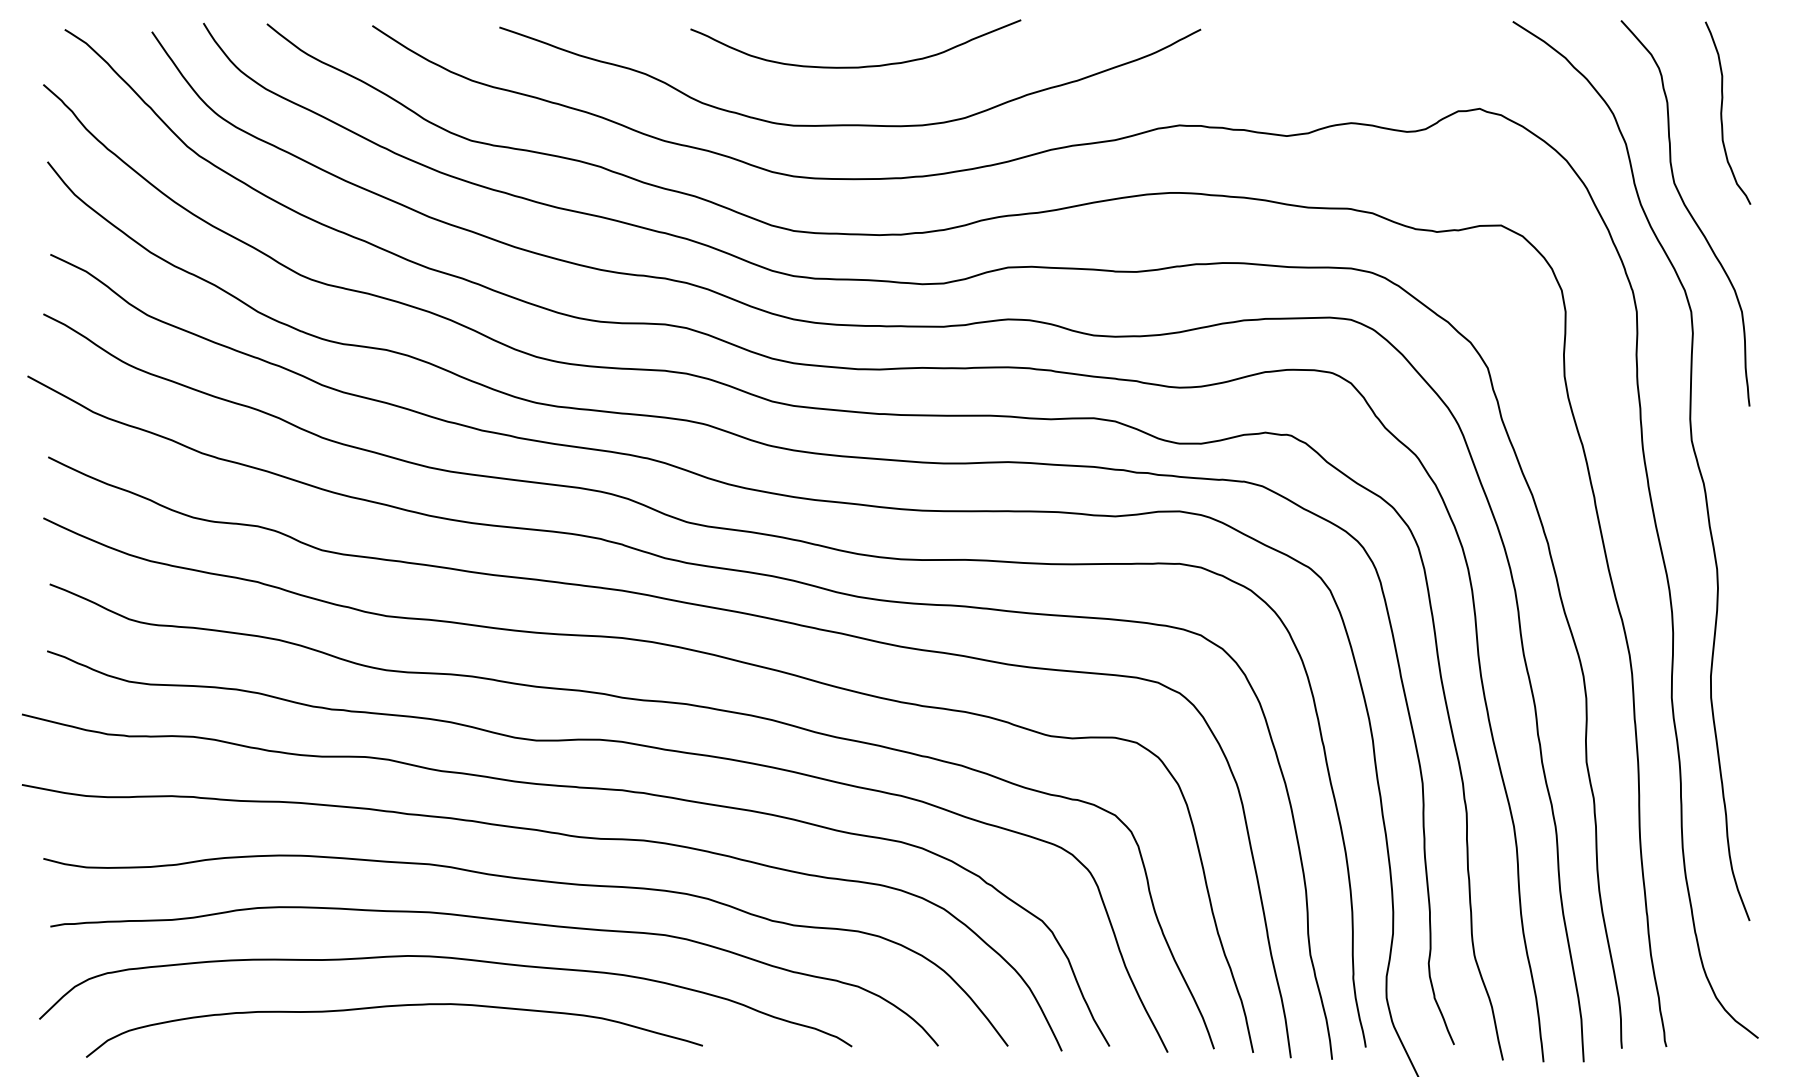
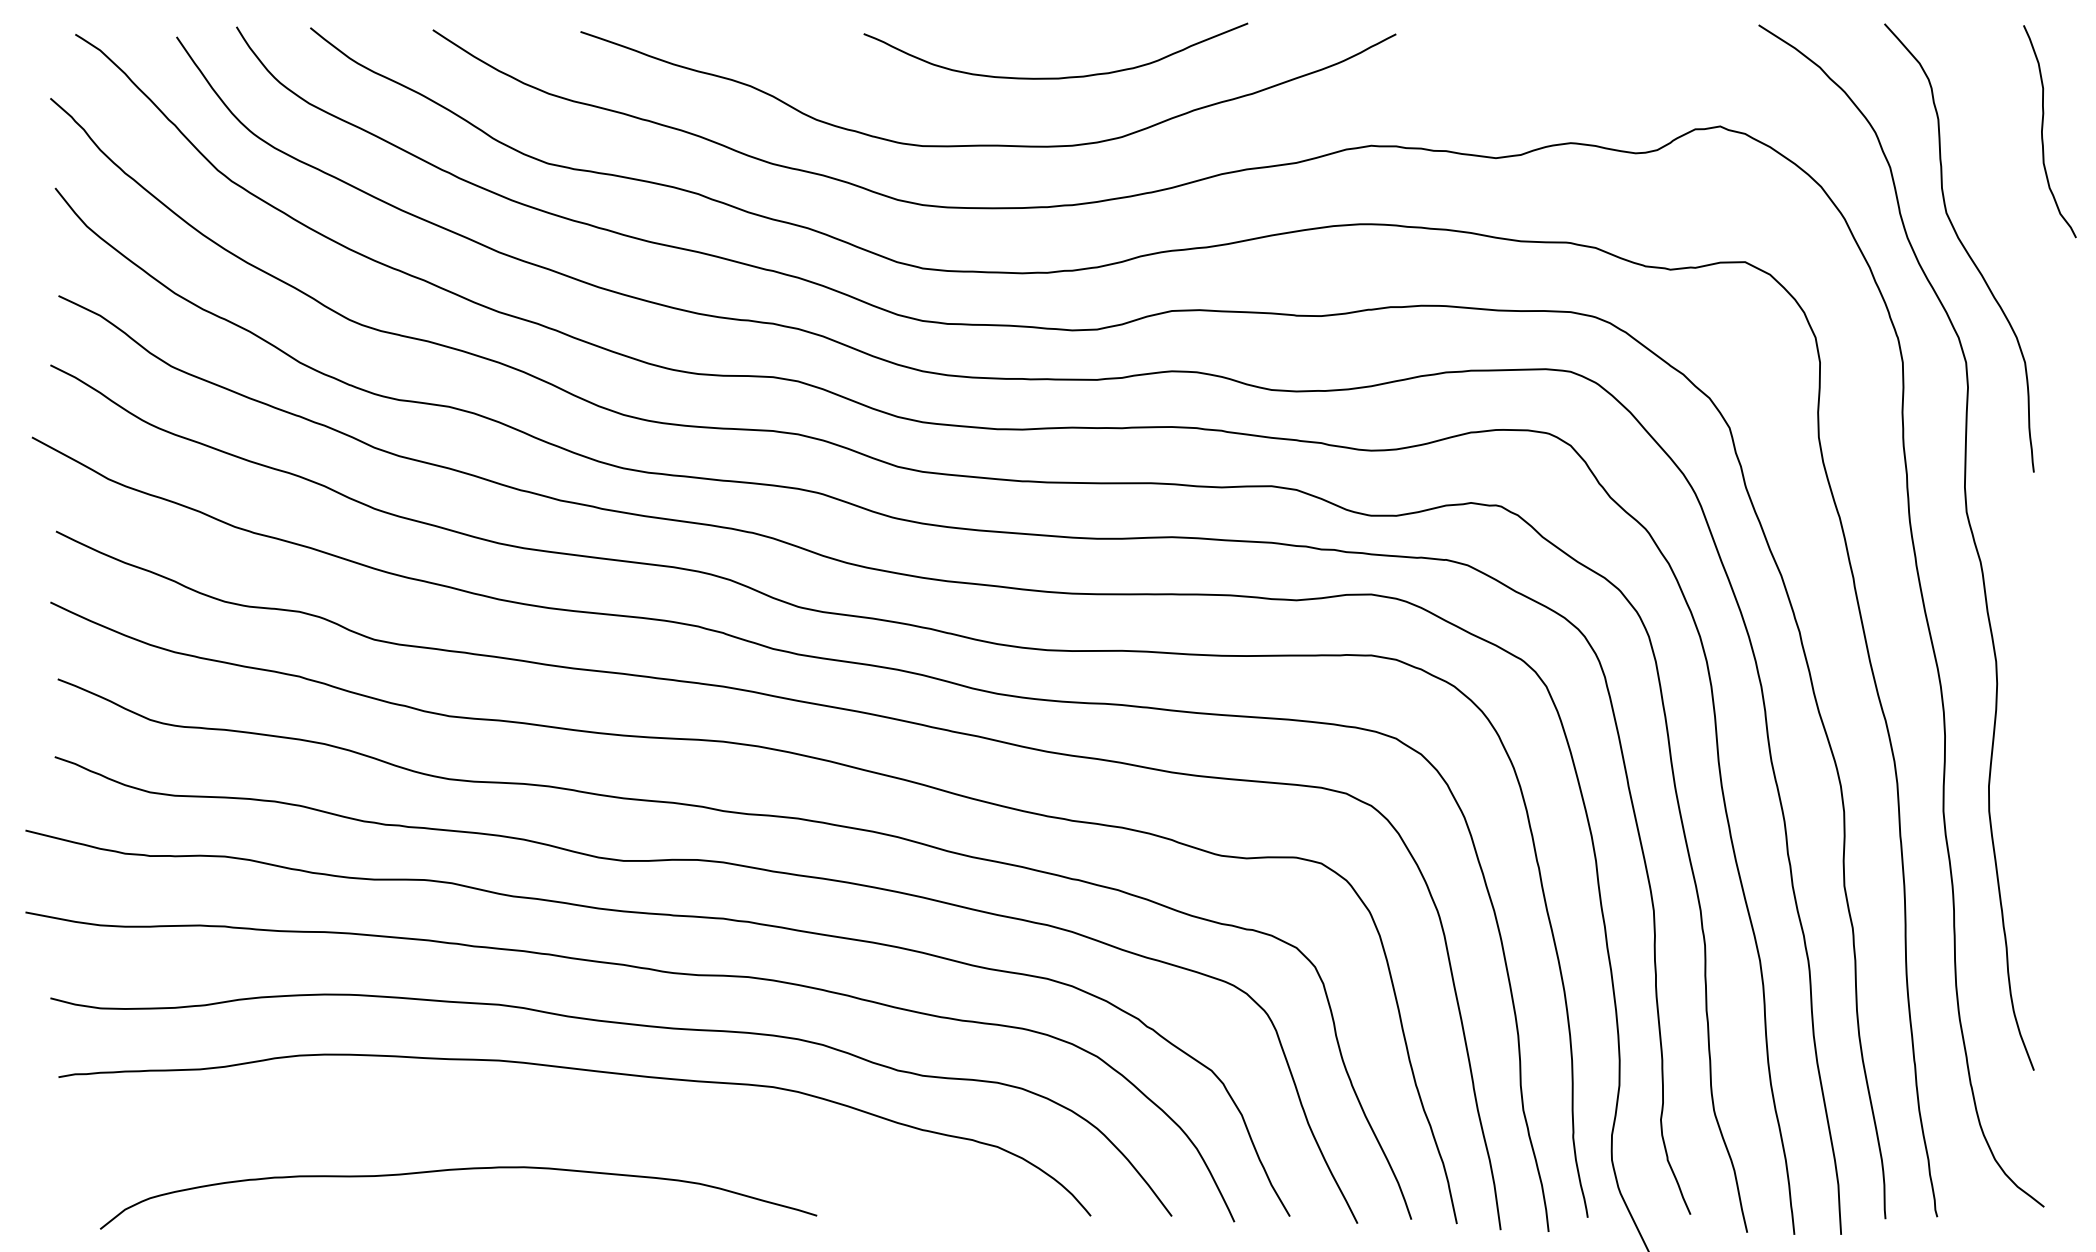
curve: (855, 66) -> (1055, 77), moved
curve: (1722, 110) -> (2043, 128), moved
curve: (446, 958) -> (519, 1114), removed

